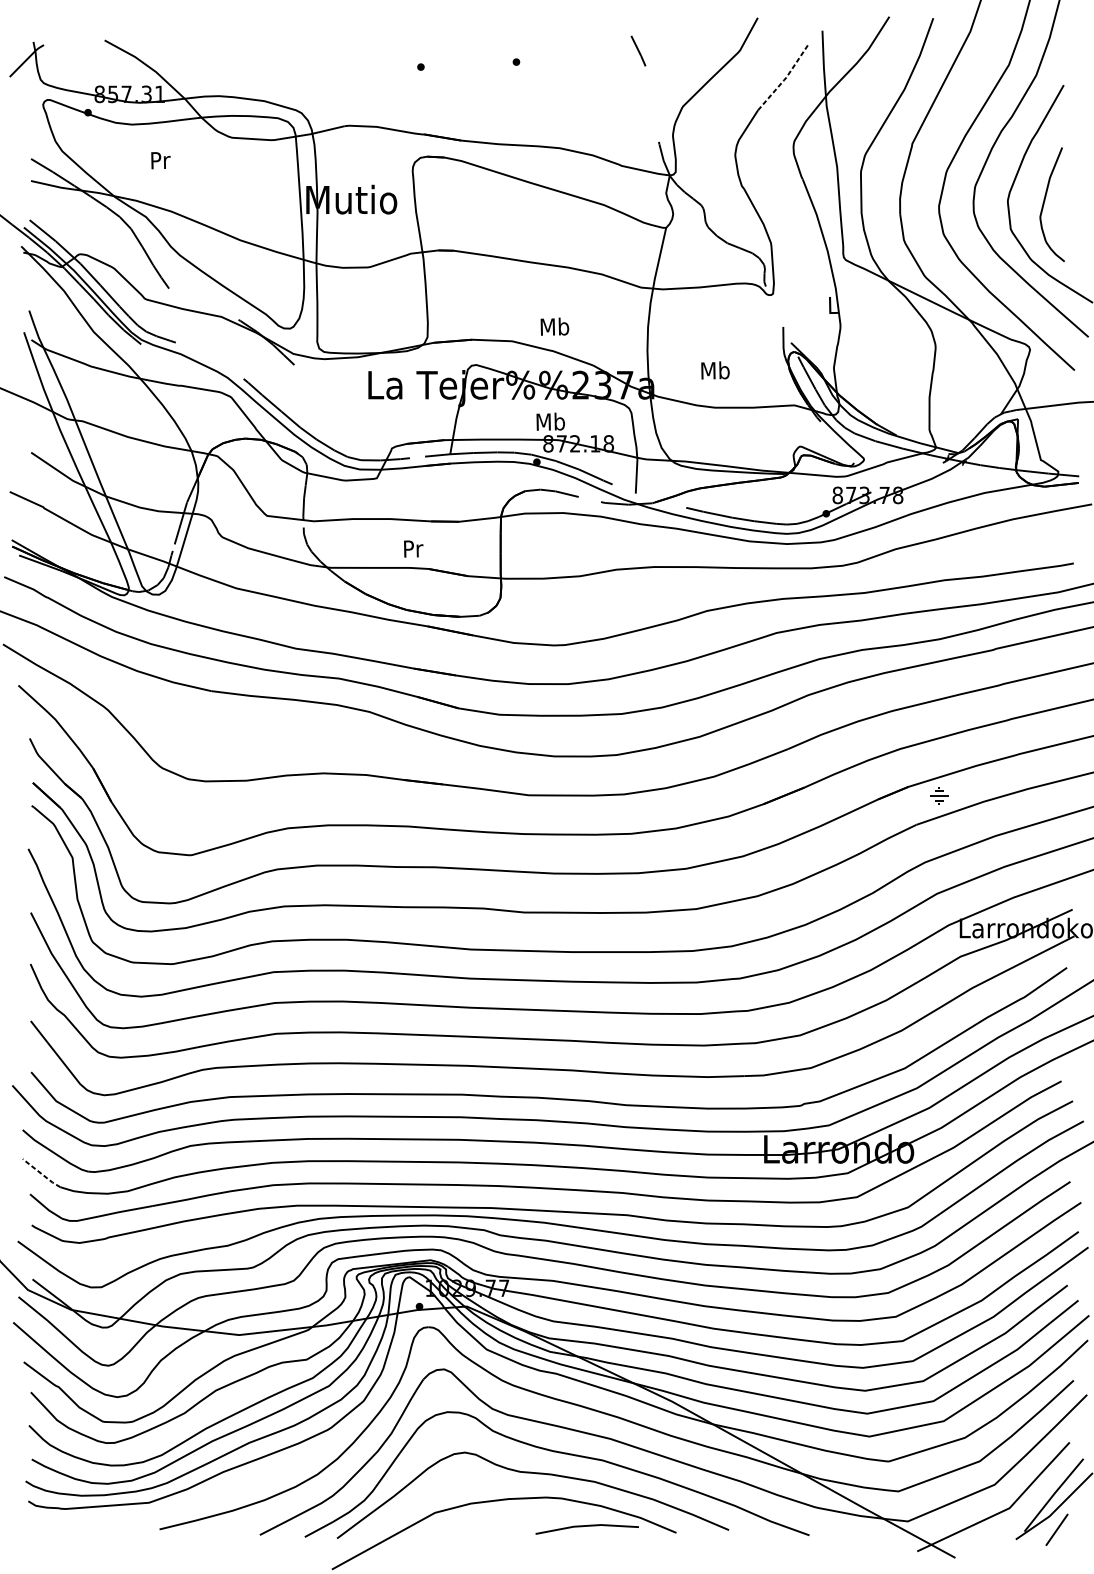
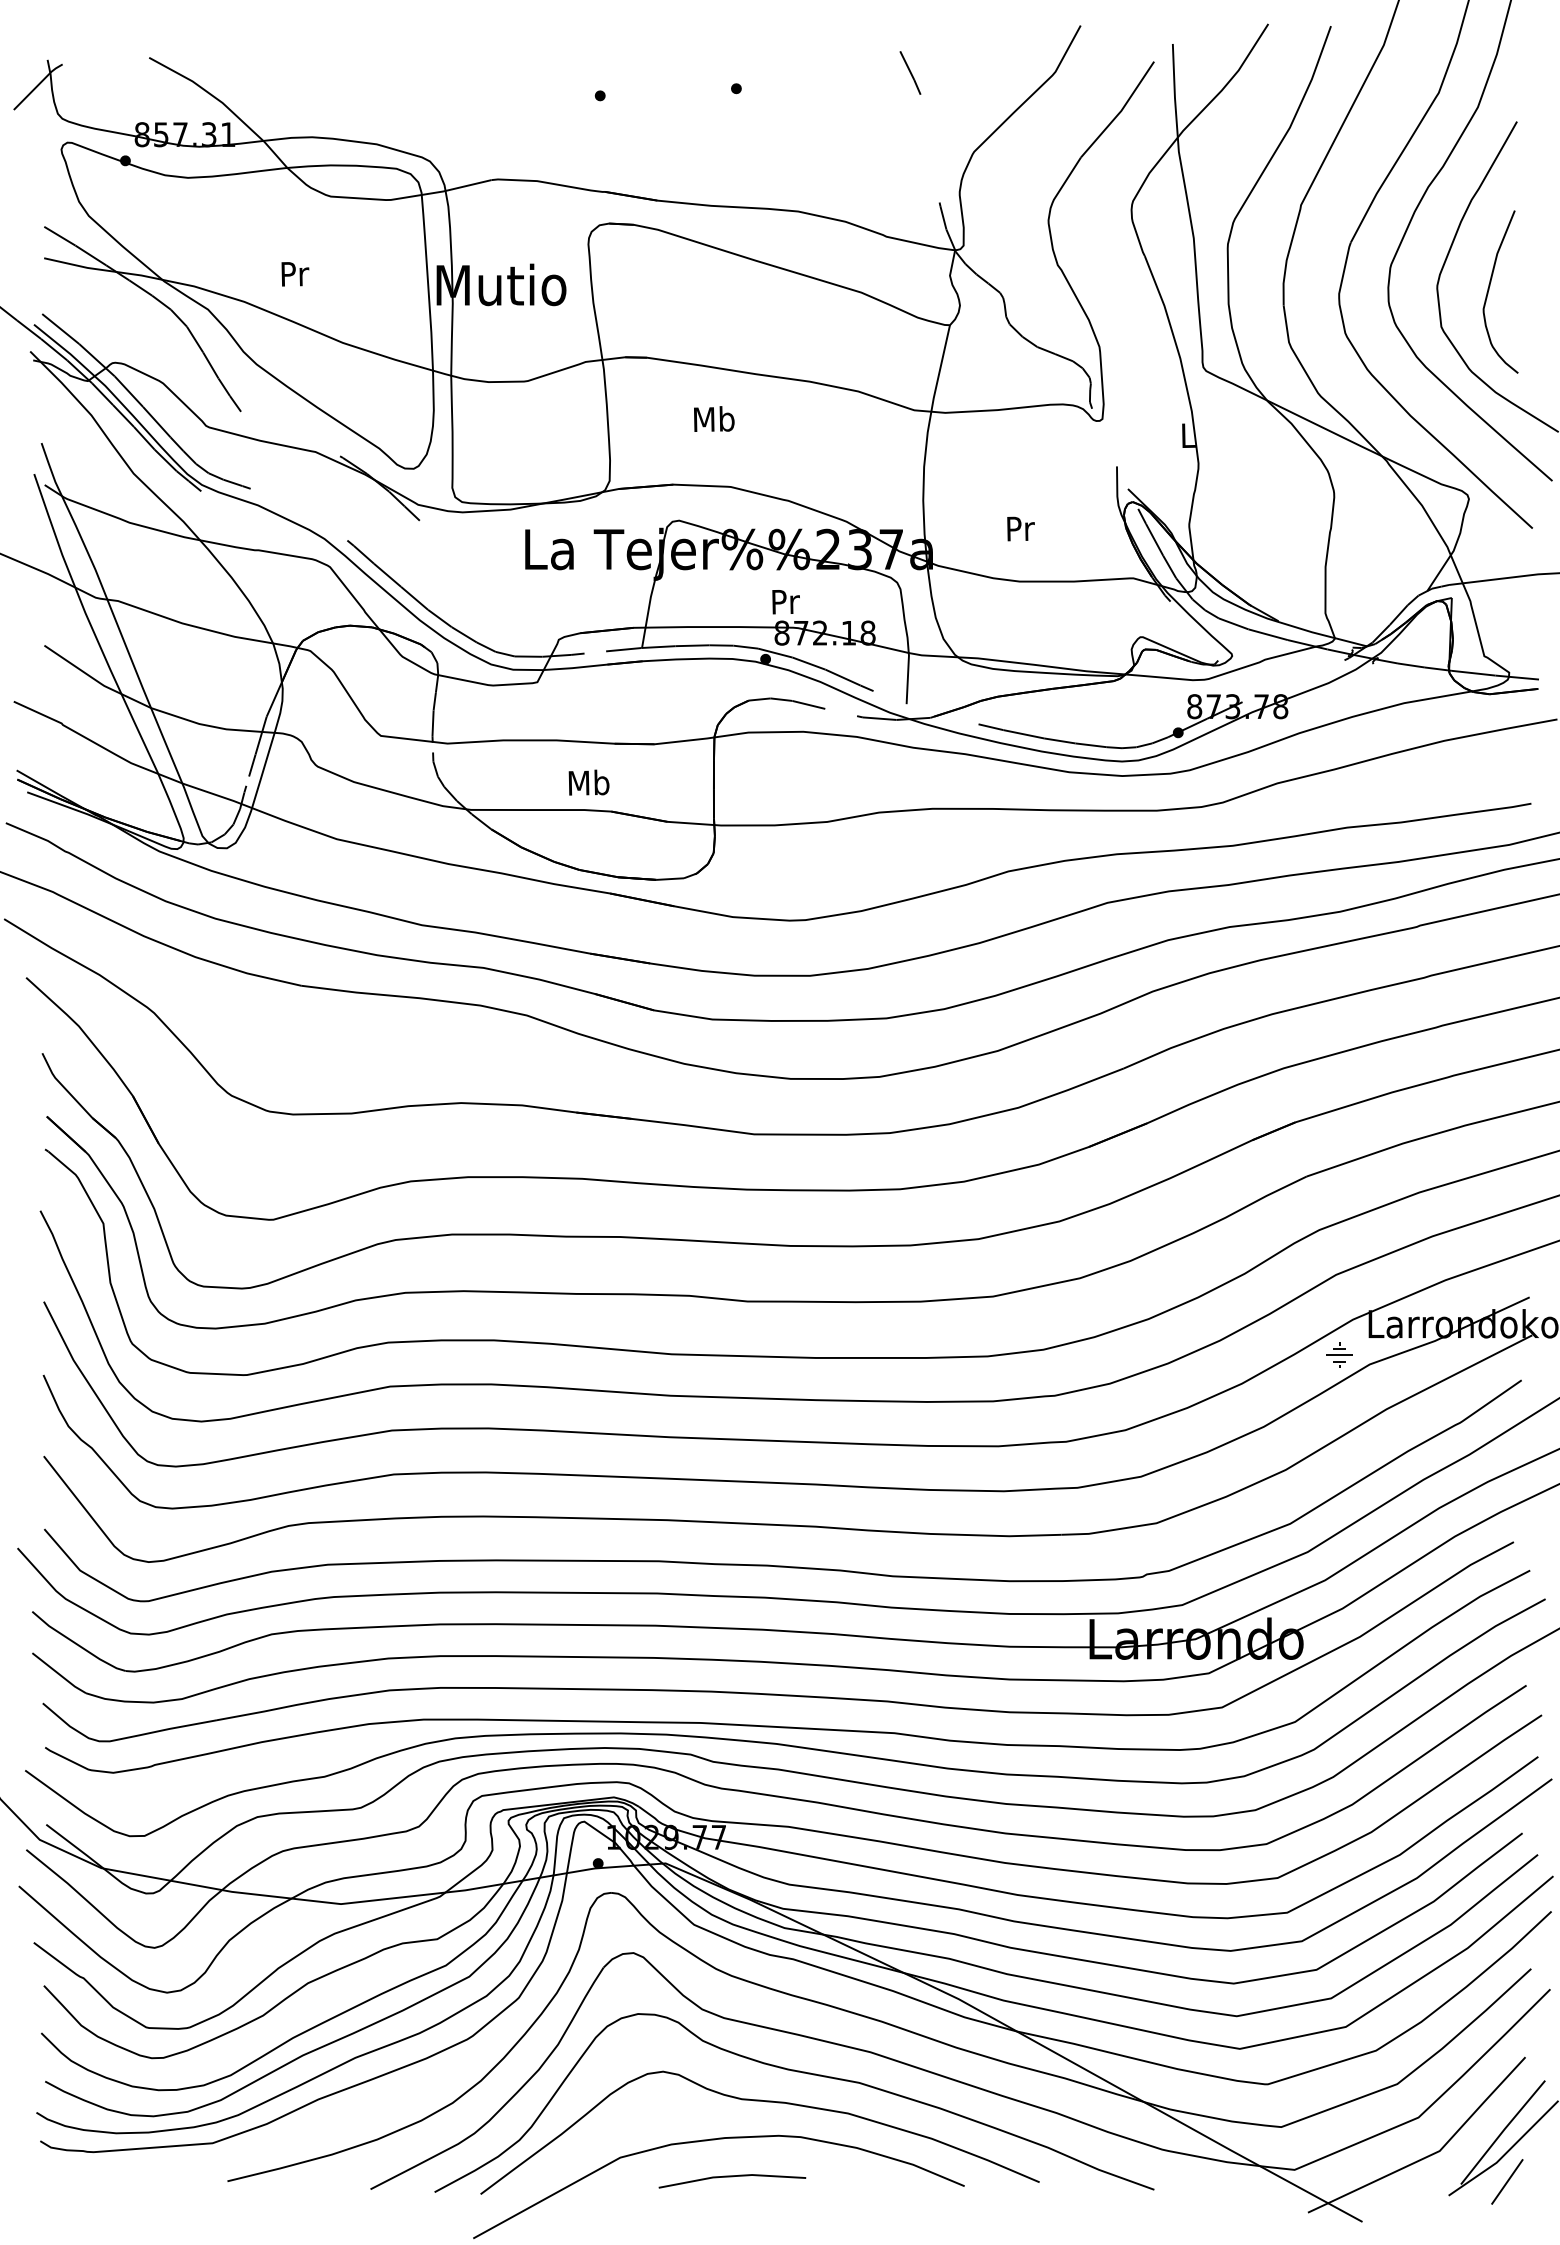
line: (785, 78) -> (1120, 111), dashed -> solid
text: (160, 160) -> (295, 274), moved
text: (555, 326) -> (714, 418), moved
text: (715, 370) -> (1020, 528), Mb -> Pr
text: (550, 421) -> (785, 601), Mb -> Pr
text: (412, 548) -> (588, 782), Pr -> Mb
part: (939, 795) -> (1339, 1354), moved
line: (41, 1173) -> (58, 1673), dashed -> solid
line: (587, 1526) -> (732, 2177), moved

